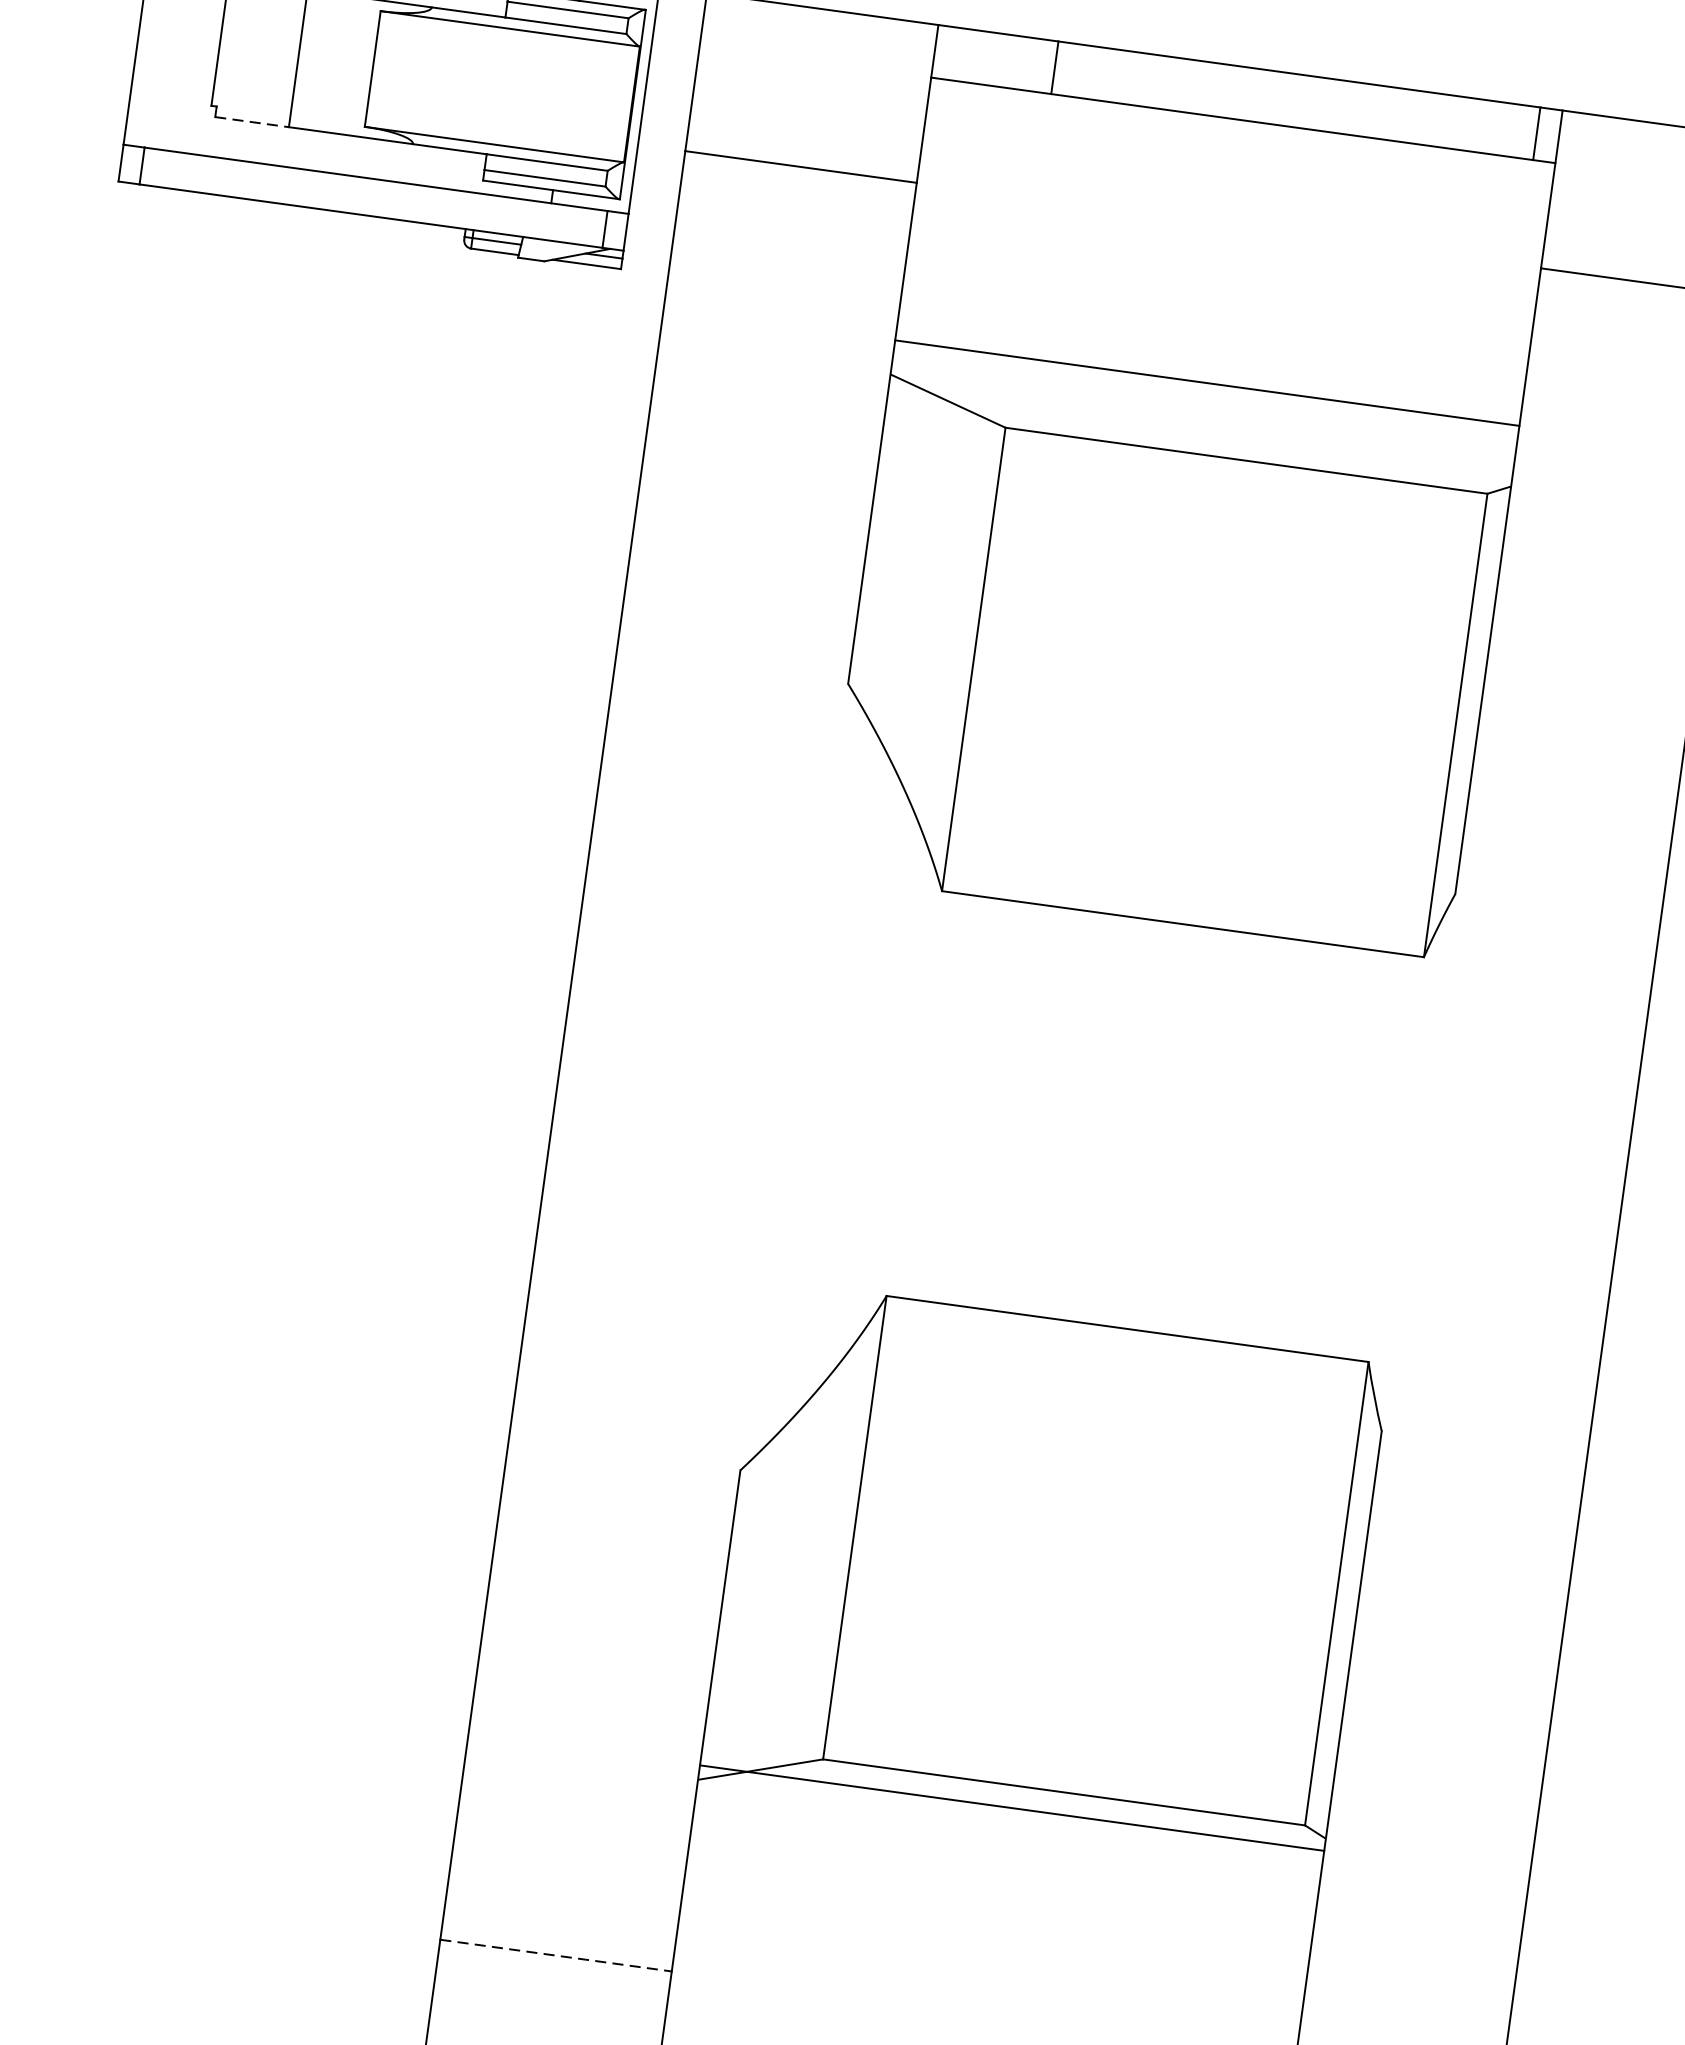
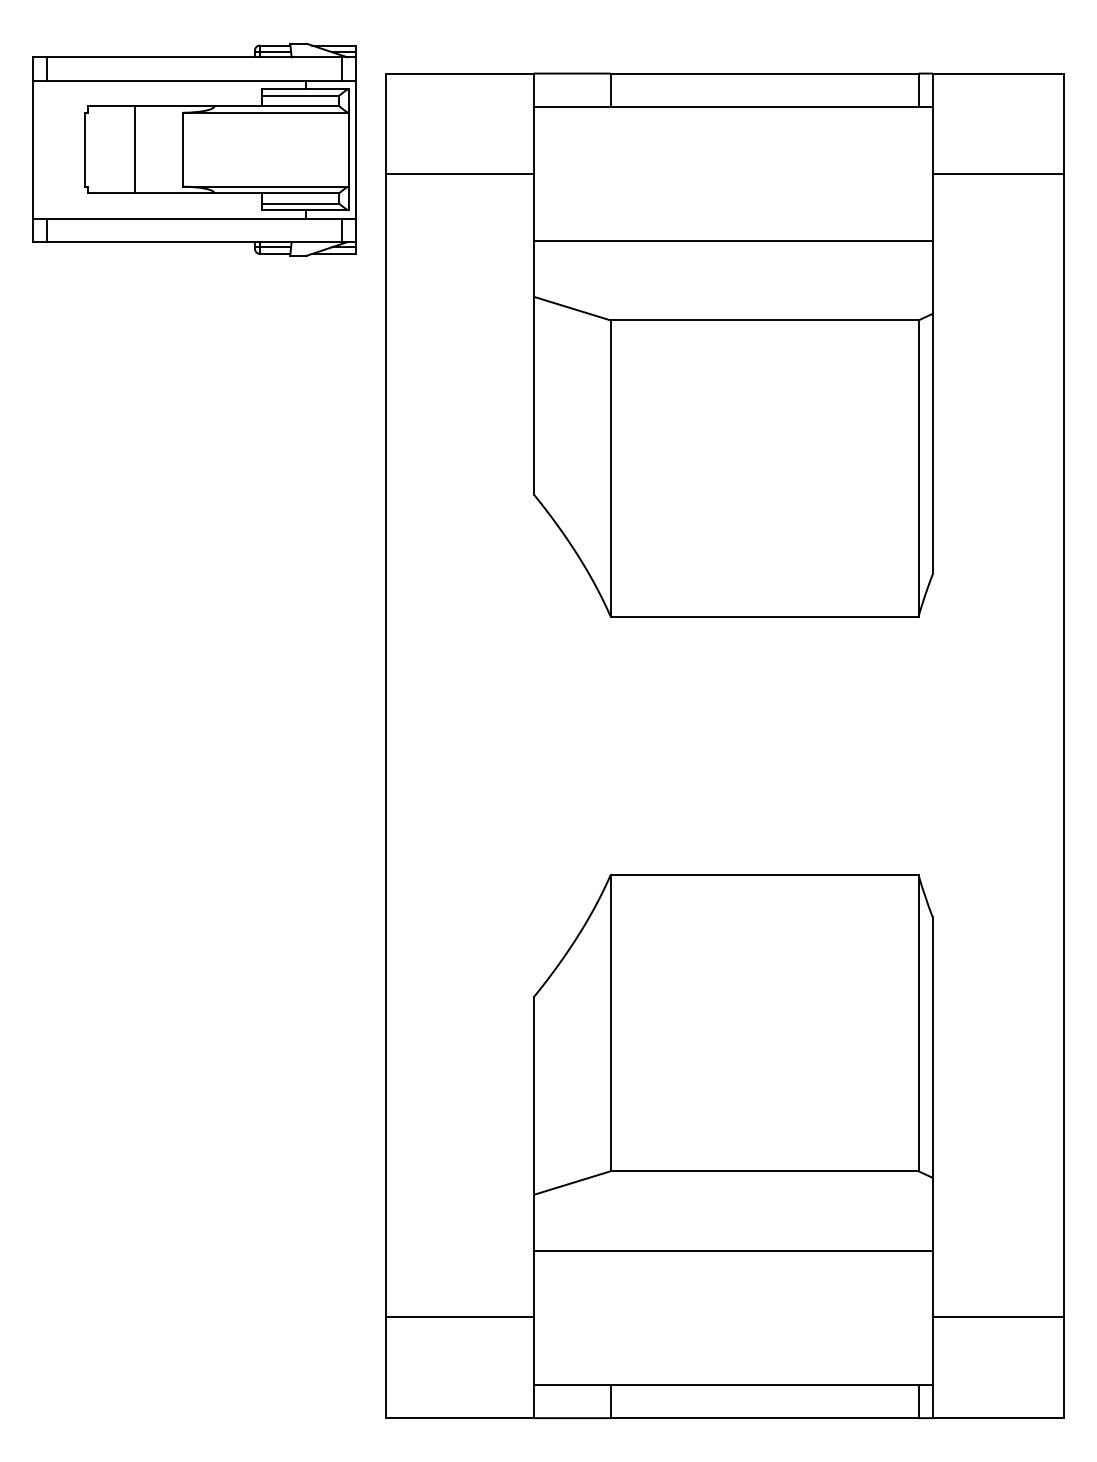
line: (251, 122) -> (111, 193), dashed -> solid
line: (1205, 383) -> (732, 241), moved
line: (1010, 1807) -> (732, 1250), moved
line: (555, 1955) -> (459, 1317), dashed -> solid

